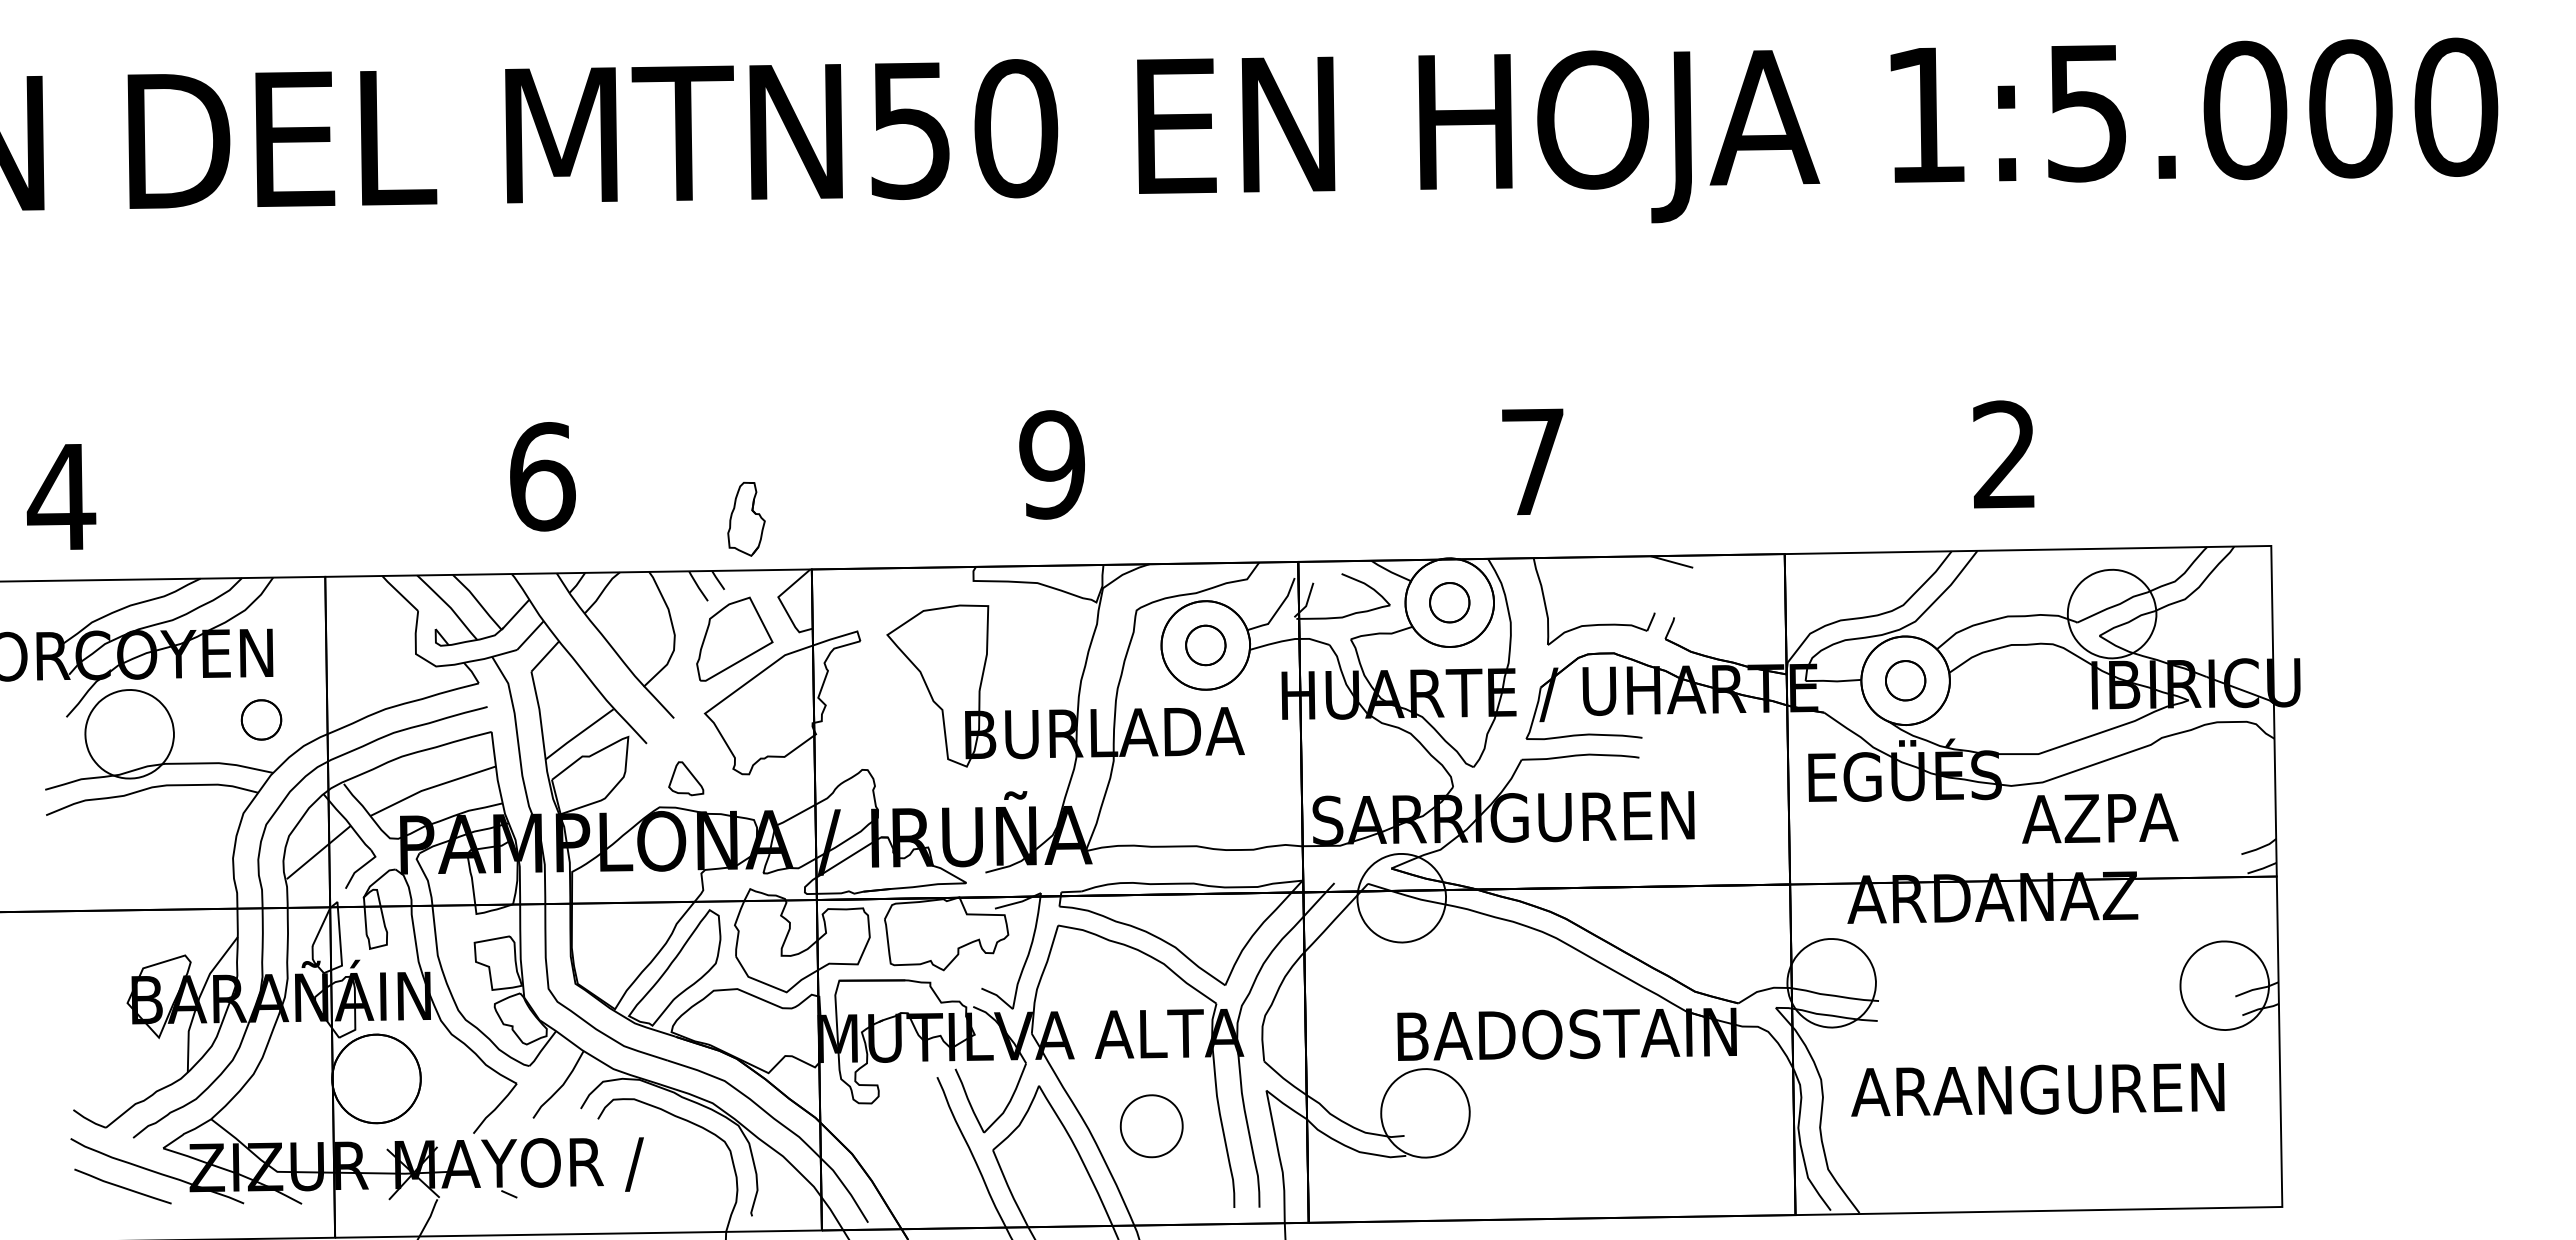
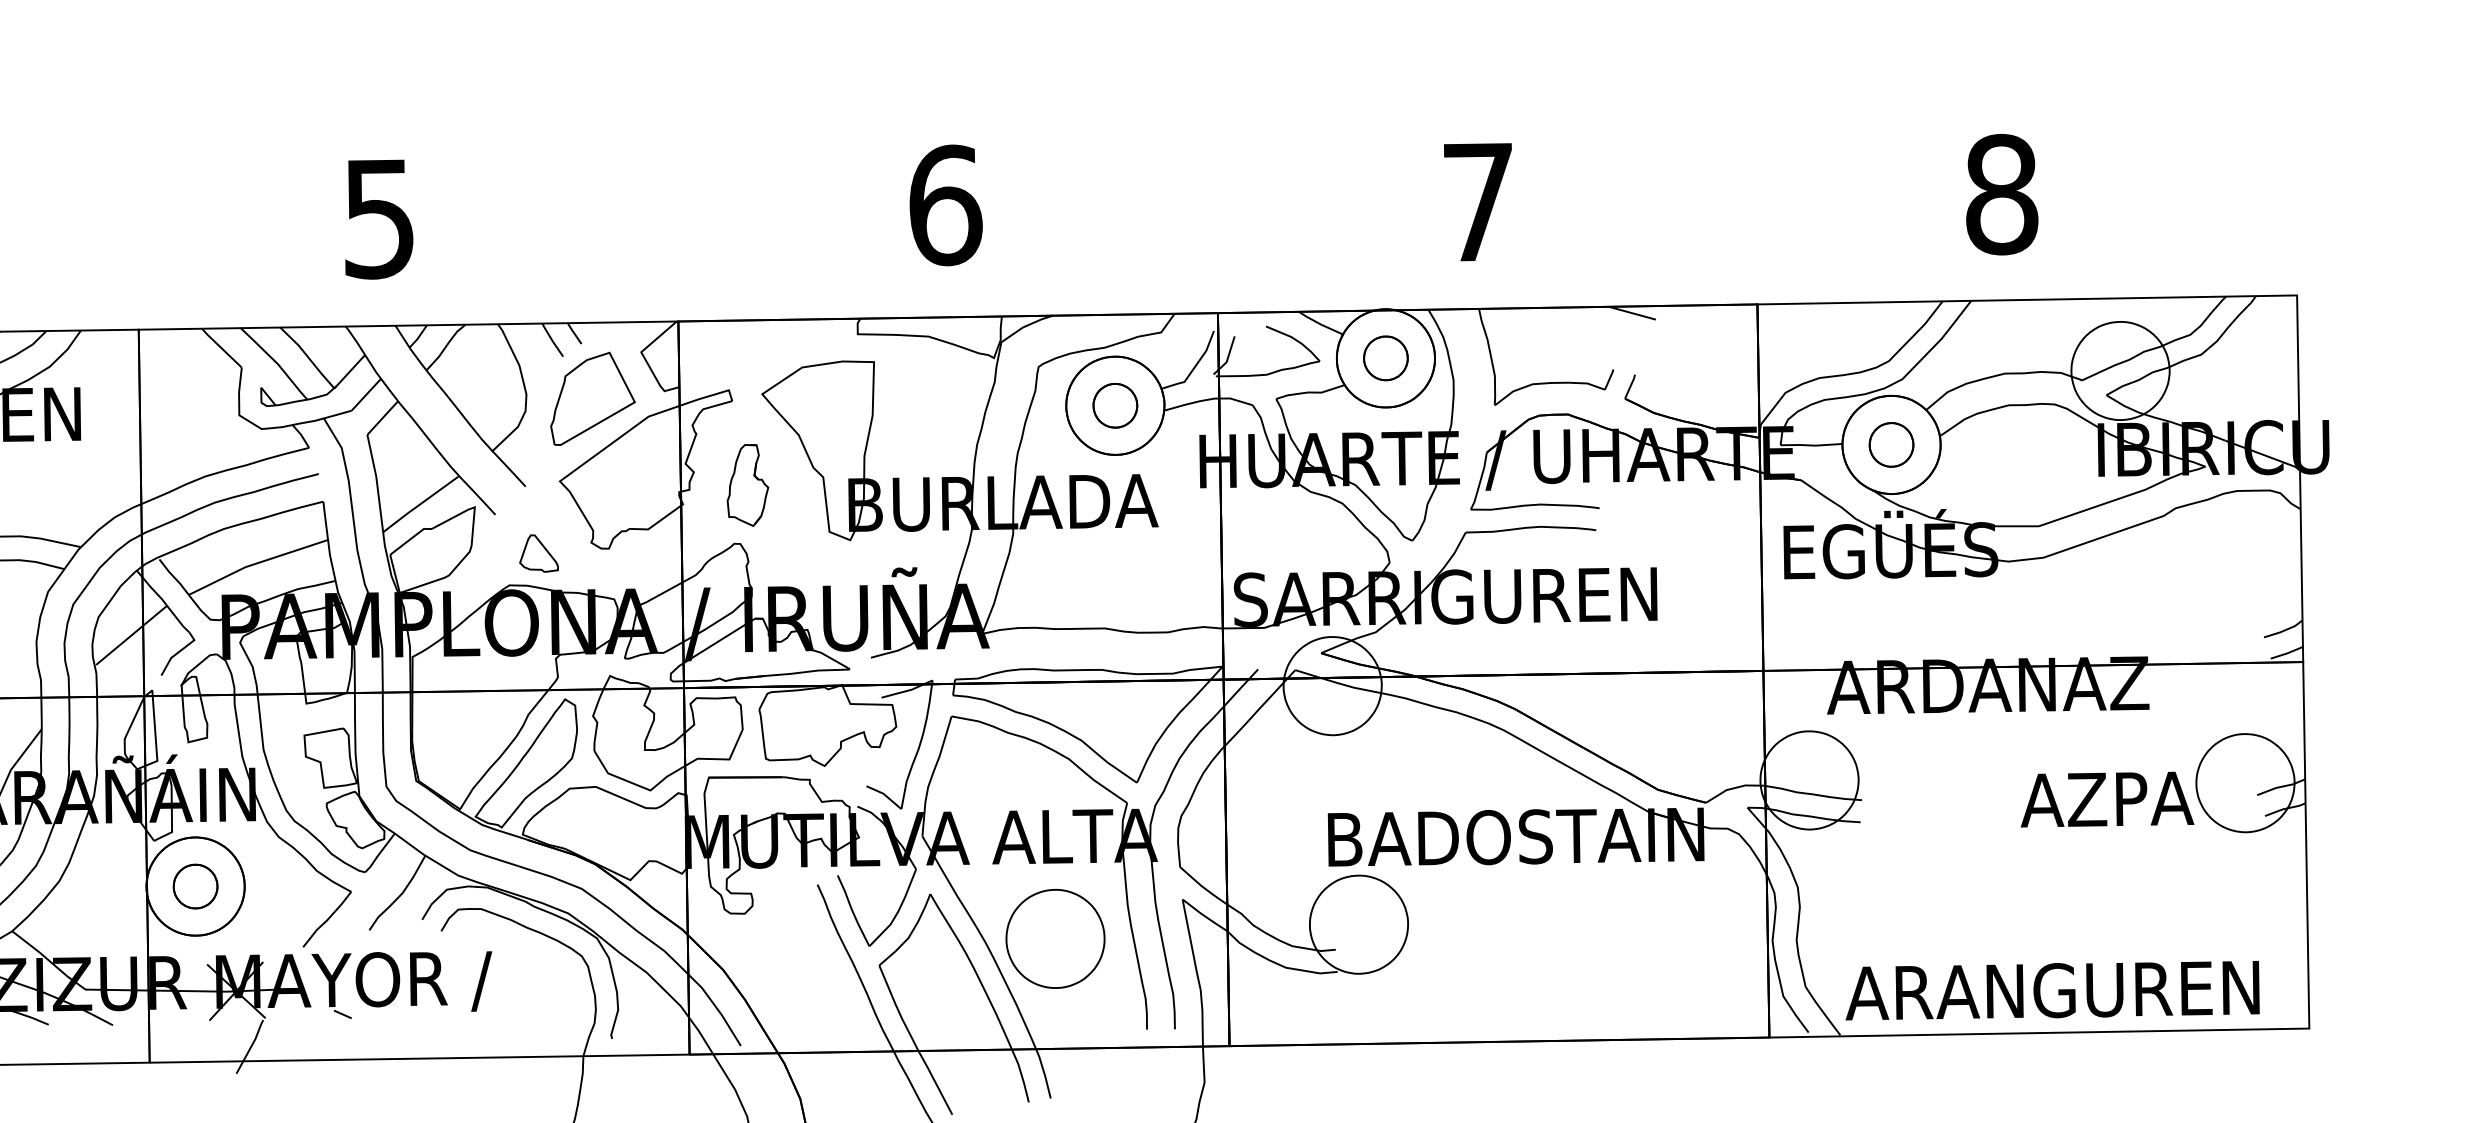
text: (2005, 454) -> (2002, 193), 2 -> 8
text: (1052, 464) -> (945, 205), 9 -> 6
text: (542, 476) -> (379, 218), 6 -> 5
part: (746, 518) -> (747, 484), moved
part: (261, 719) -> (195, 886), moved
text: (2100, 818) -> (2107, 799), moved
text: (2037, 1089) -> (2052, 990), moved
part: (1151, 1126) -> (1055, 939), size x1.43

